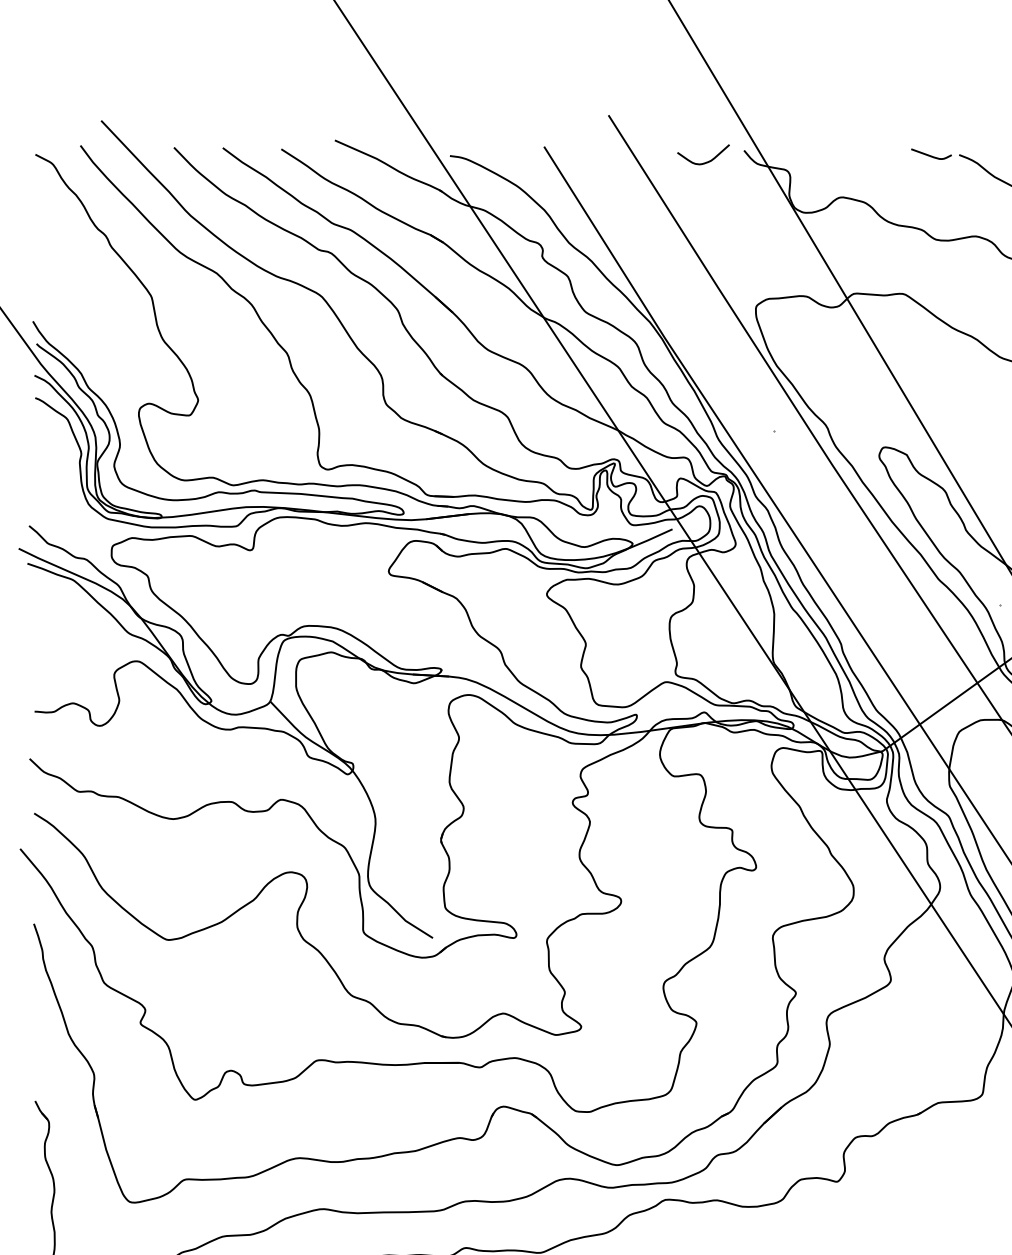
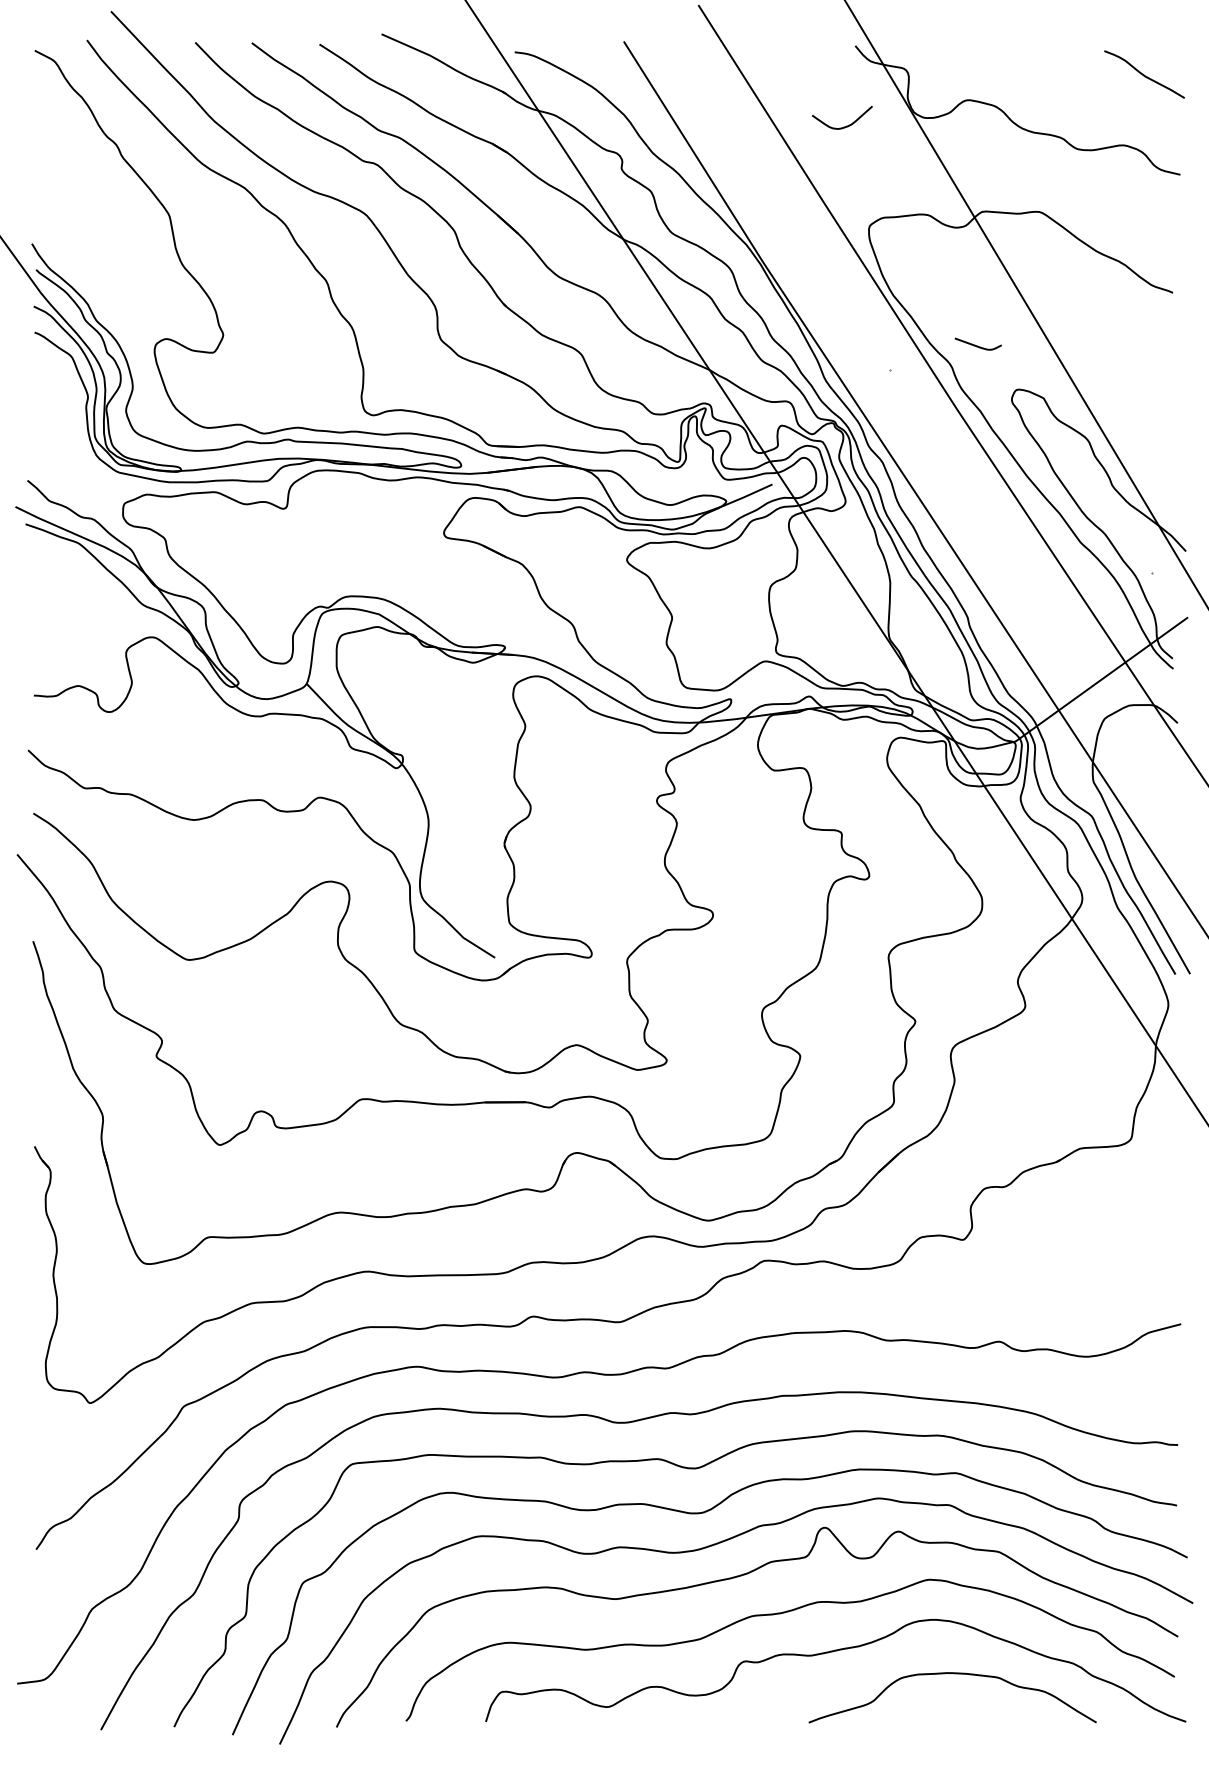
curve: (930, 155) -> (977, 345), moved
curve: (707, 161) -> (846, 125), moved

